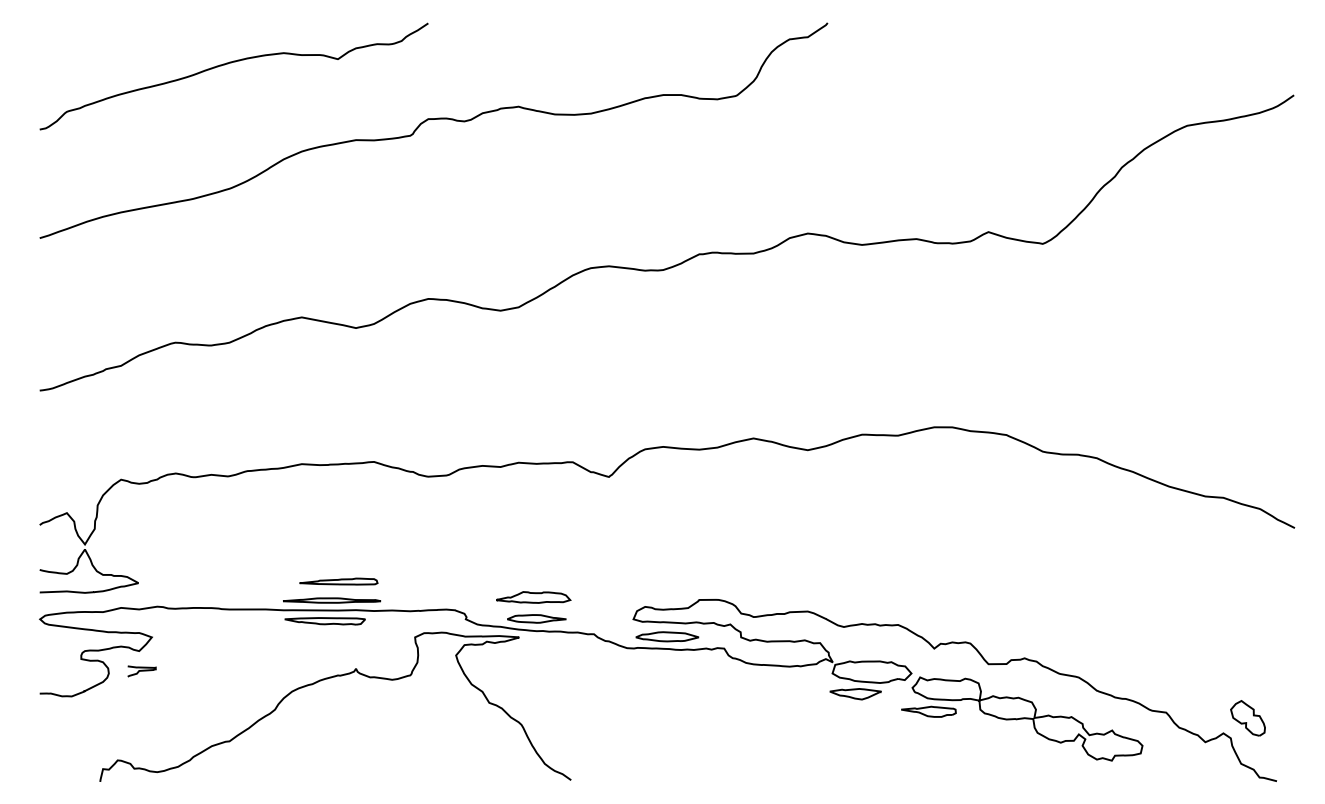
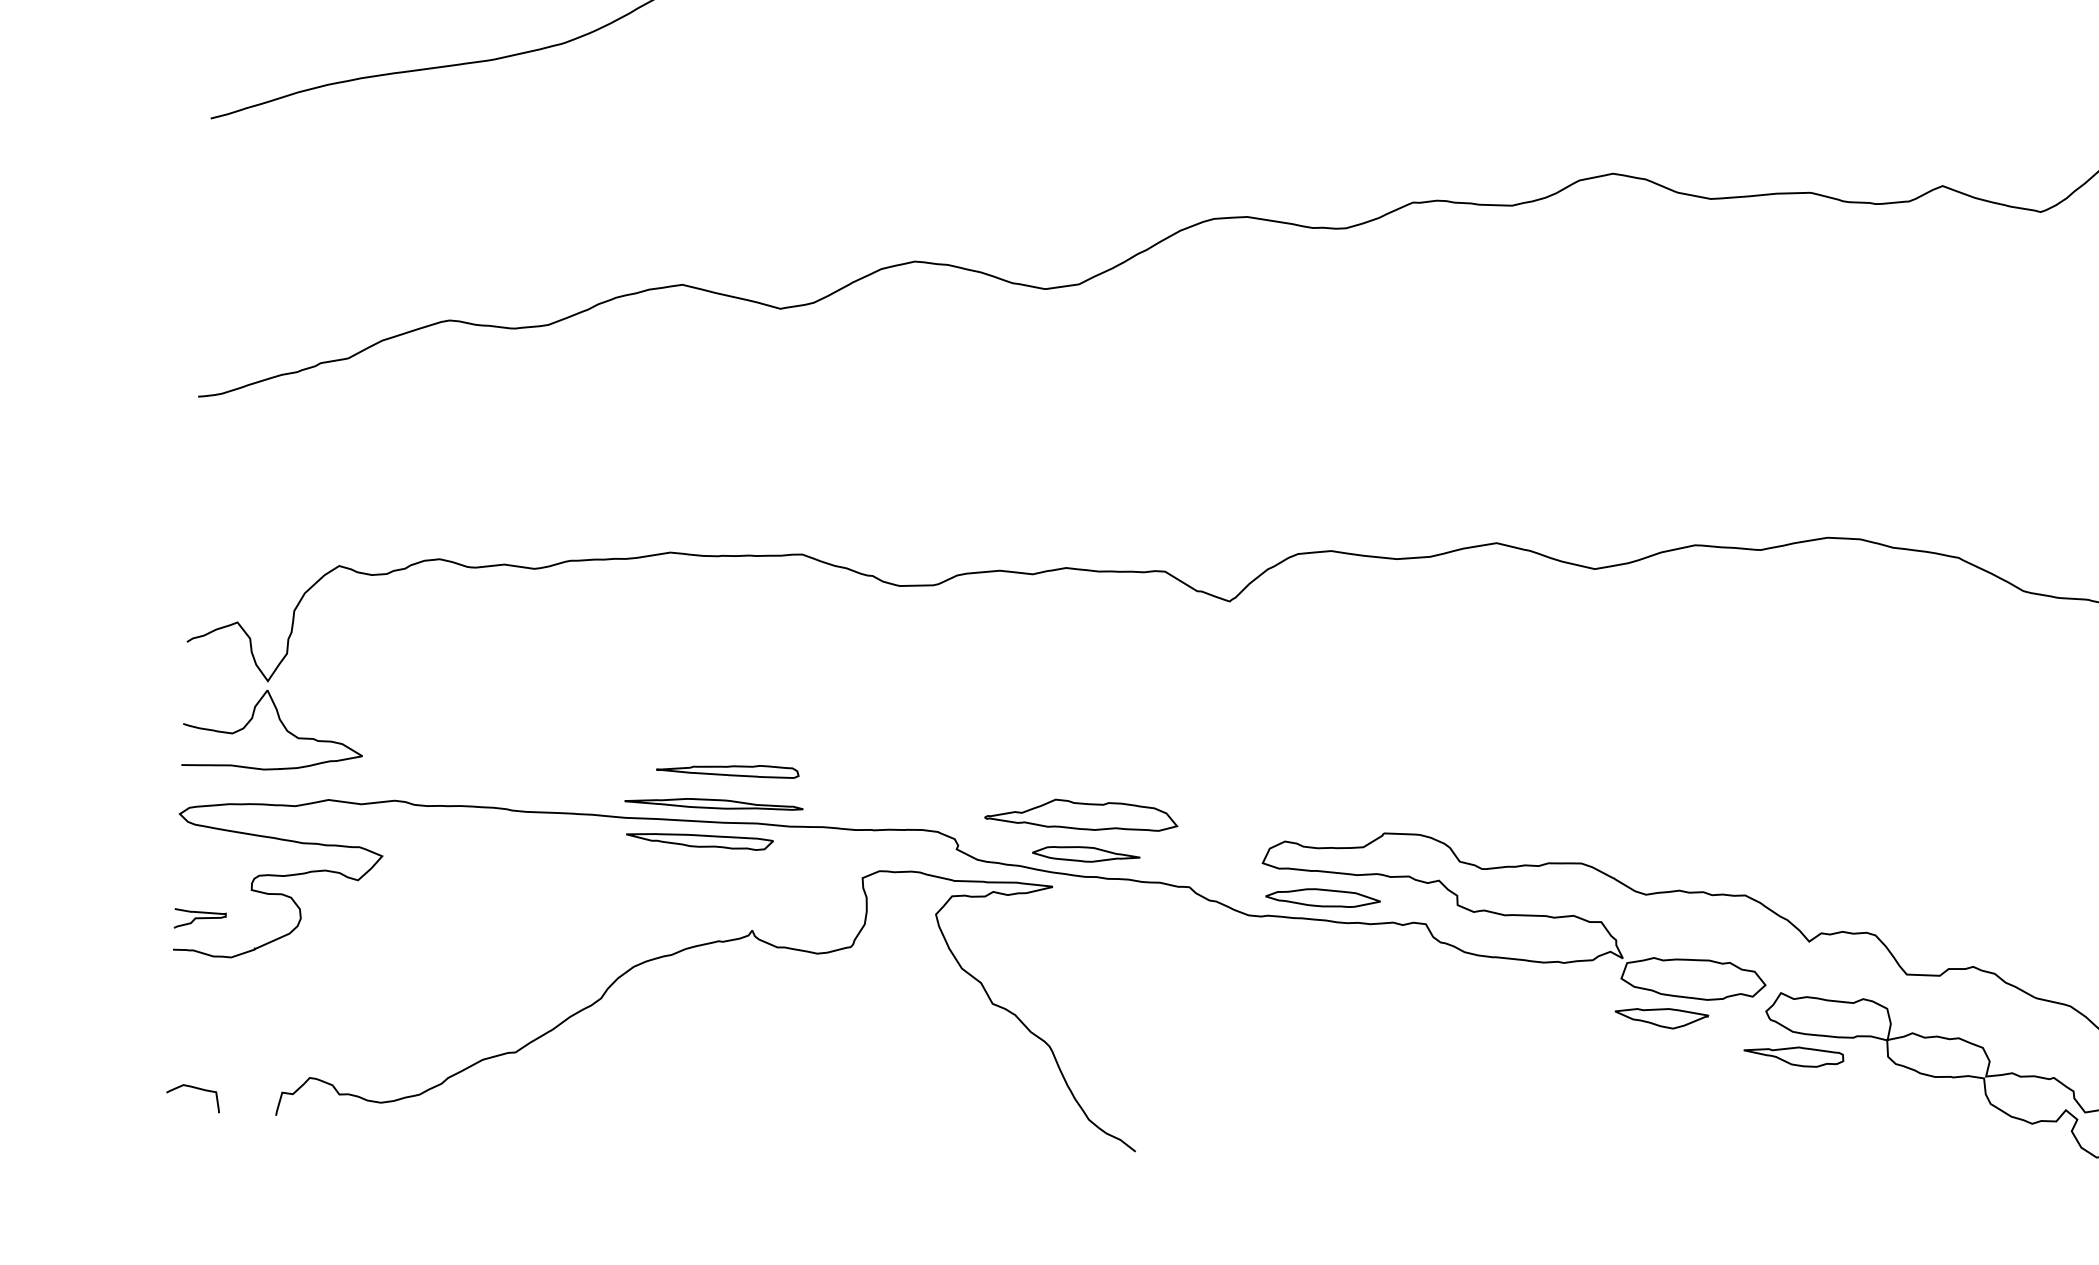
part: (533, 597) -> (1082, 815), size x1.43
curve: (141, 671) -> (199, 919), moved
curve: (54, 769) -> (193, 1089), added

